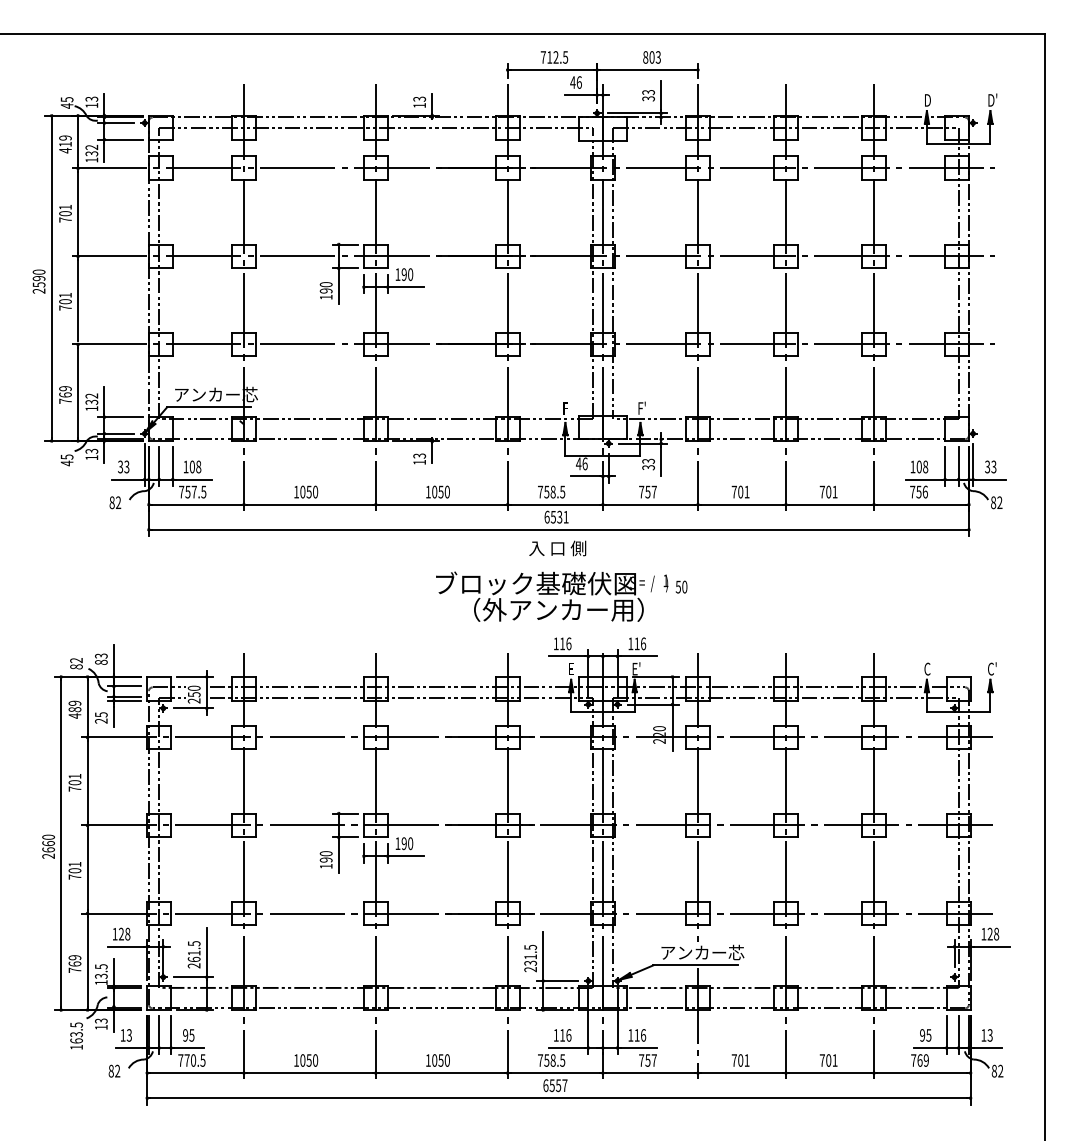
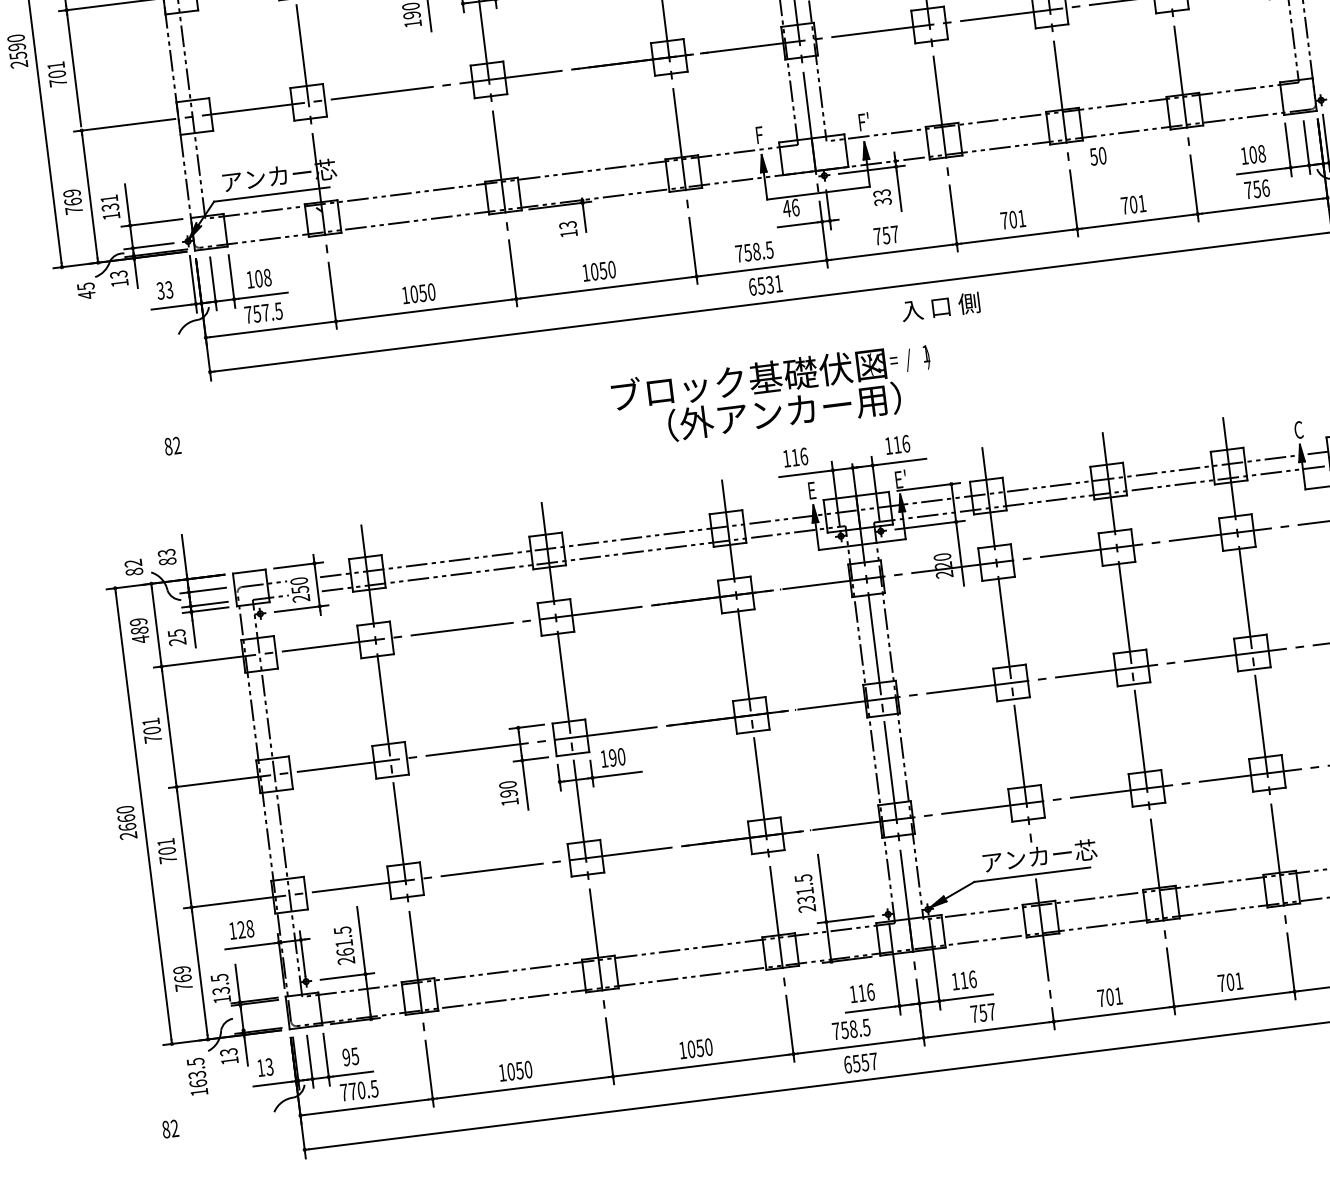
text: (91, 395) -> (108, 198), 132 -> 131
text: (115, 502) -> (172, 445), moved
text: (557, 548) -> (940, 307), moved
text: (681, 586) -> (1098, 155), moved
text: (114, 1070) -> (170, 1128), moved

